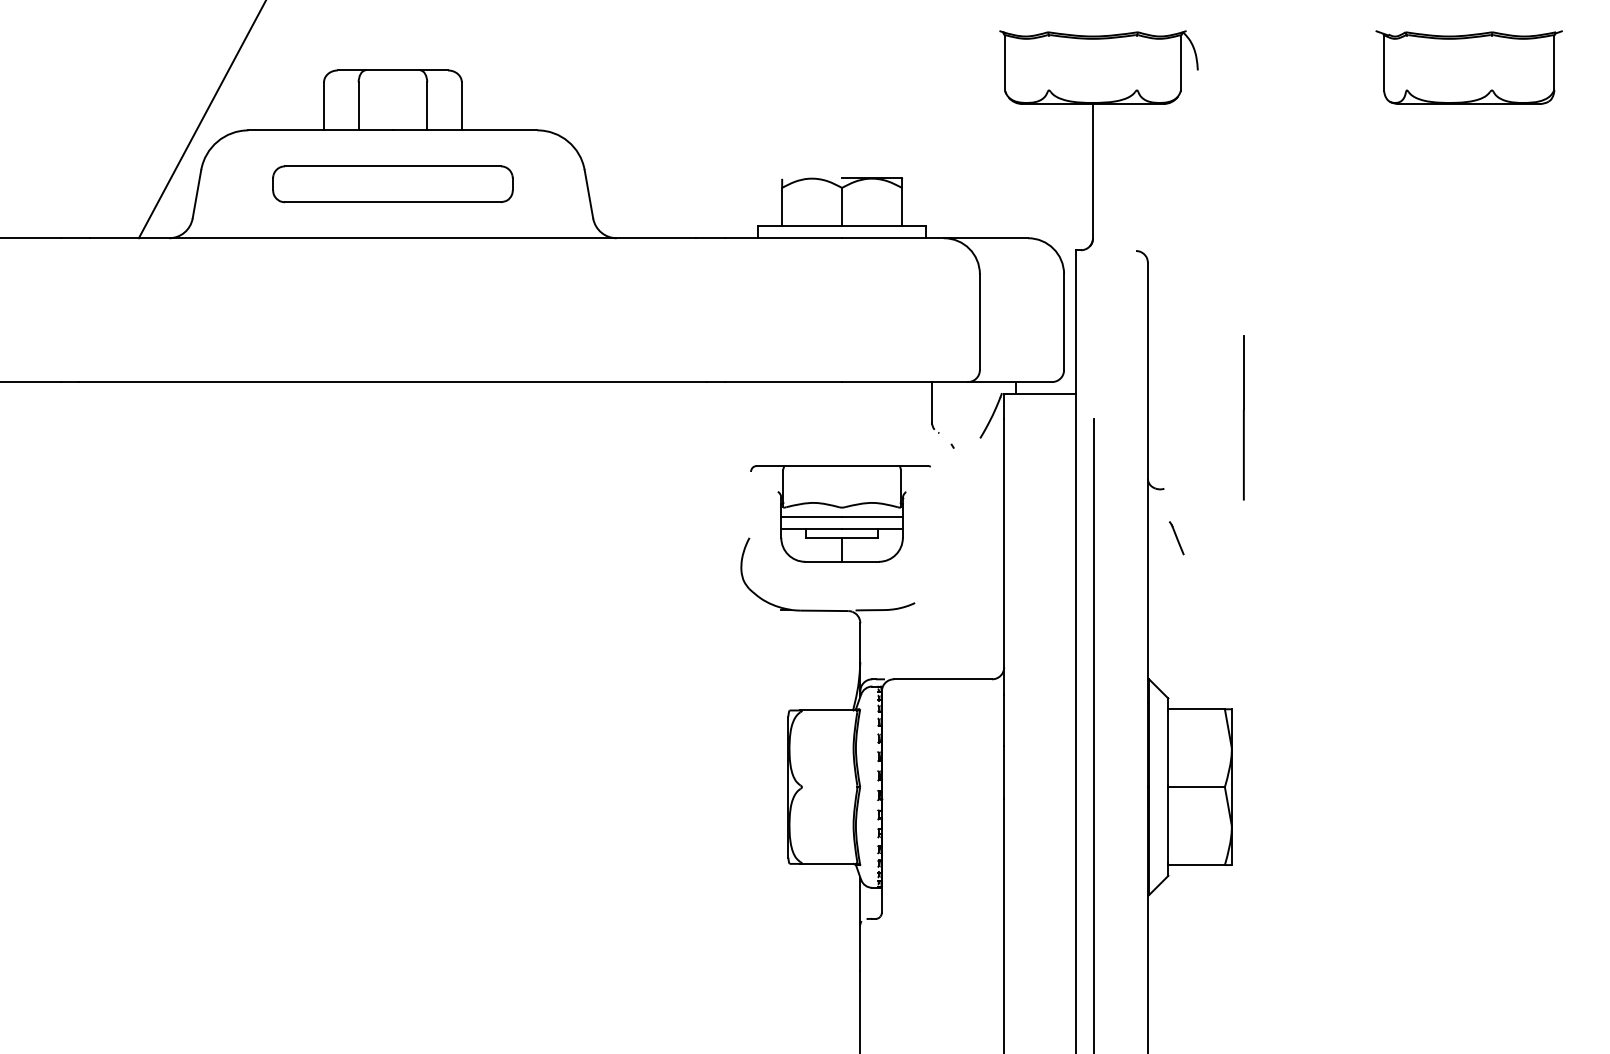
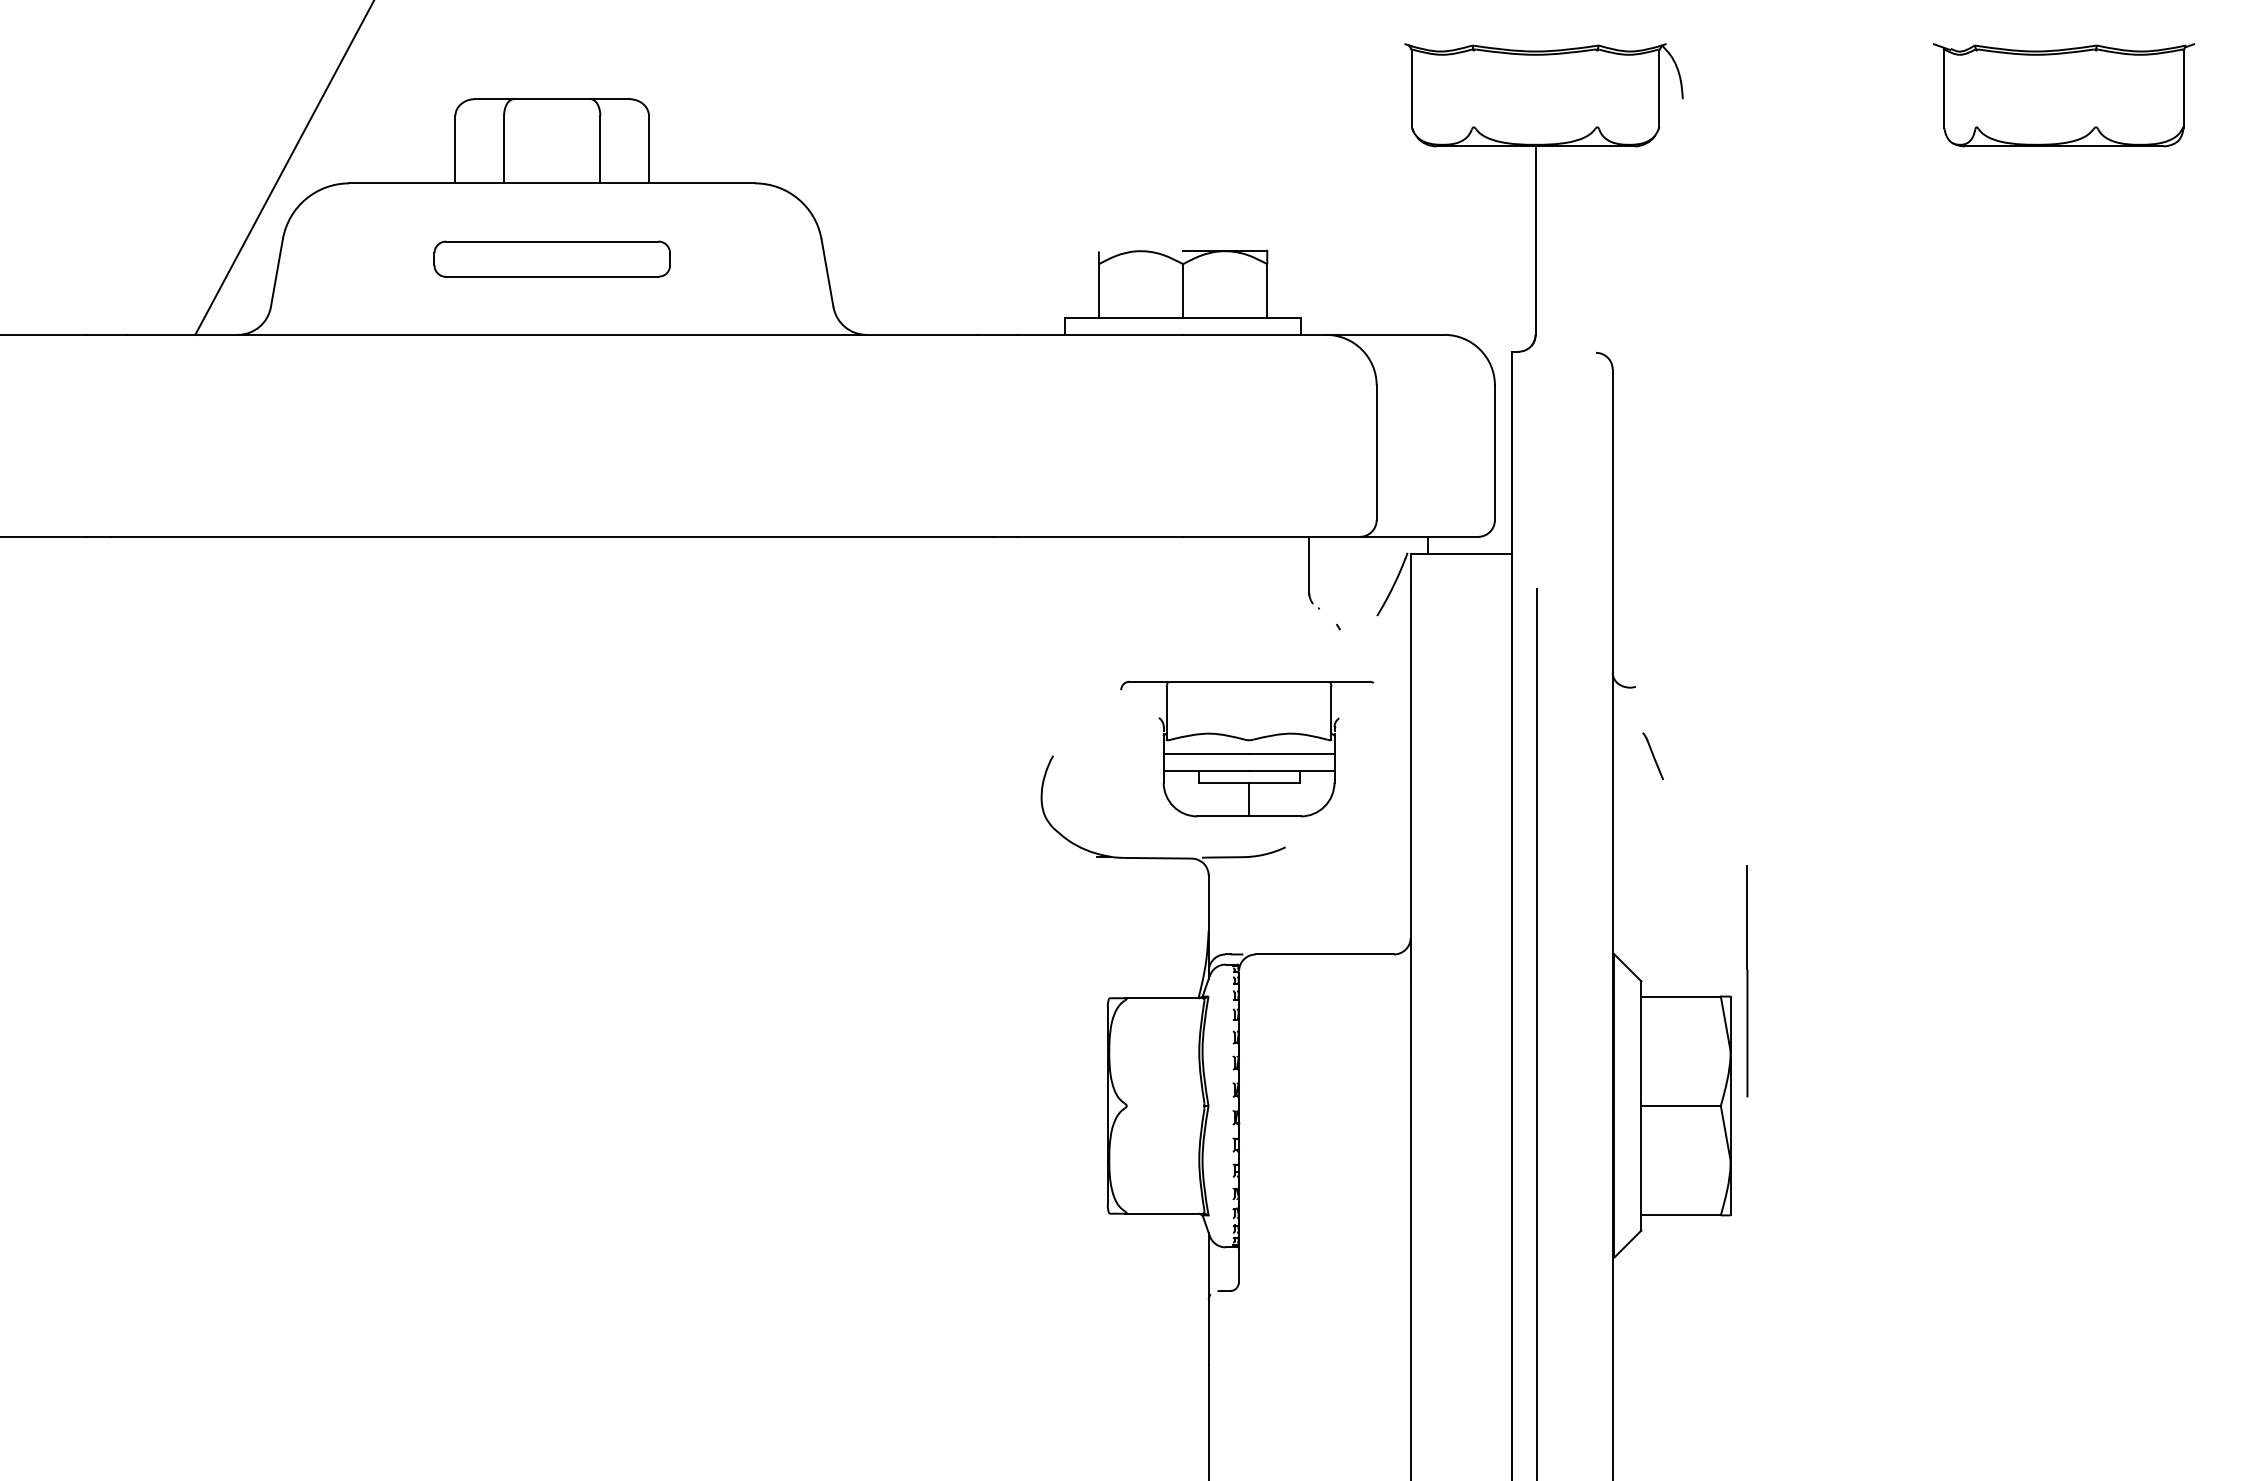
part: (393, 184) -> (552, 259), size x0.7
line: (1243, 418) -> (1747, 981), moved
part: (840, 513) -> (1246, 748), moved

